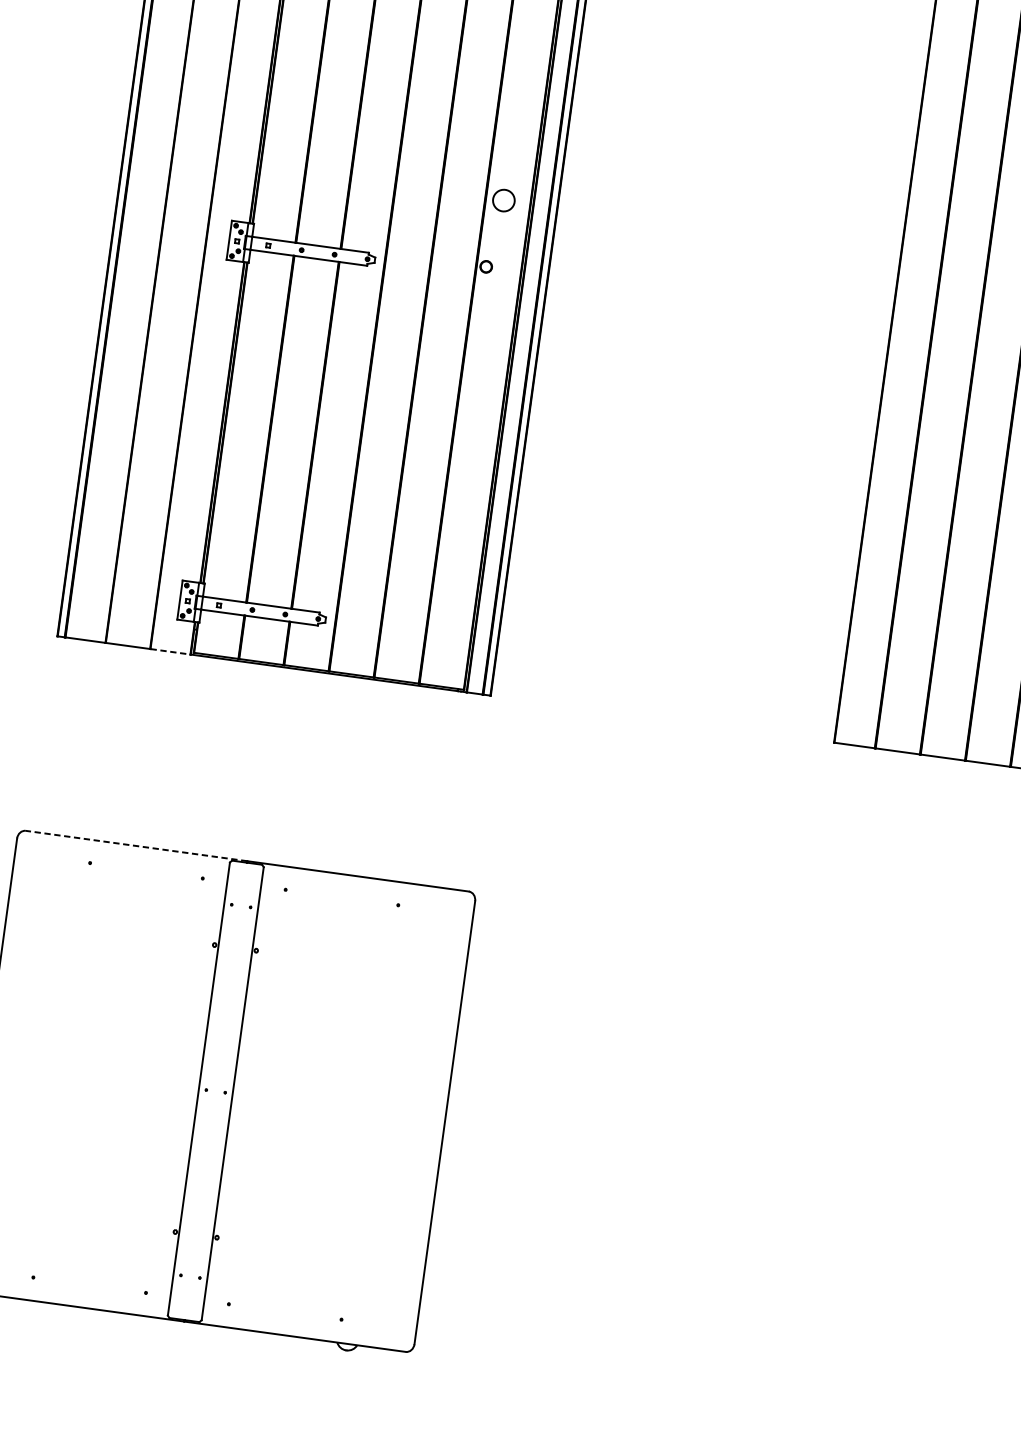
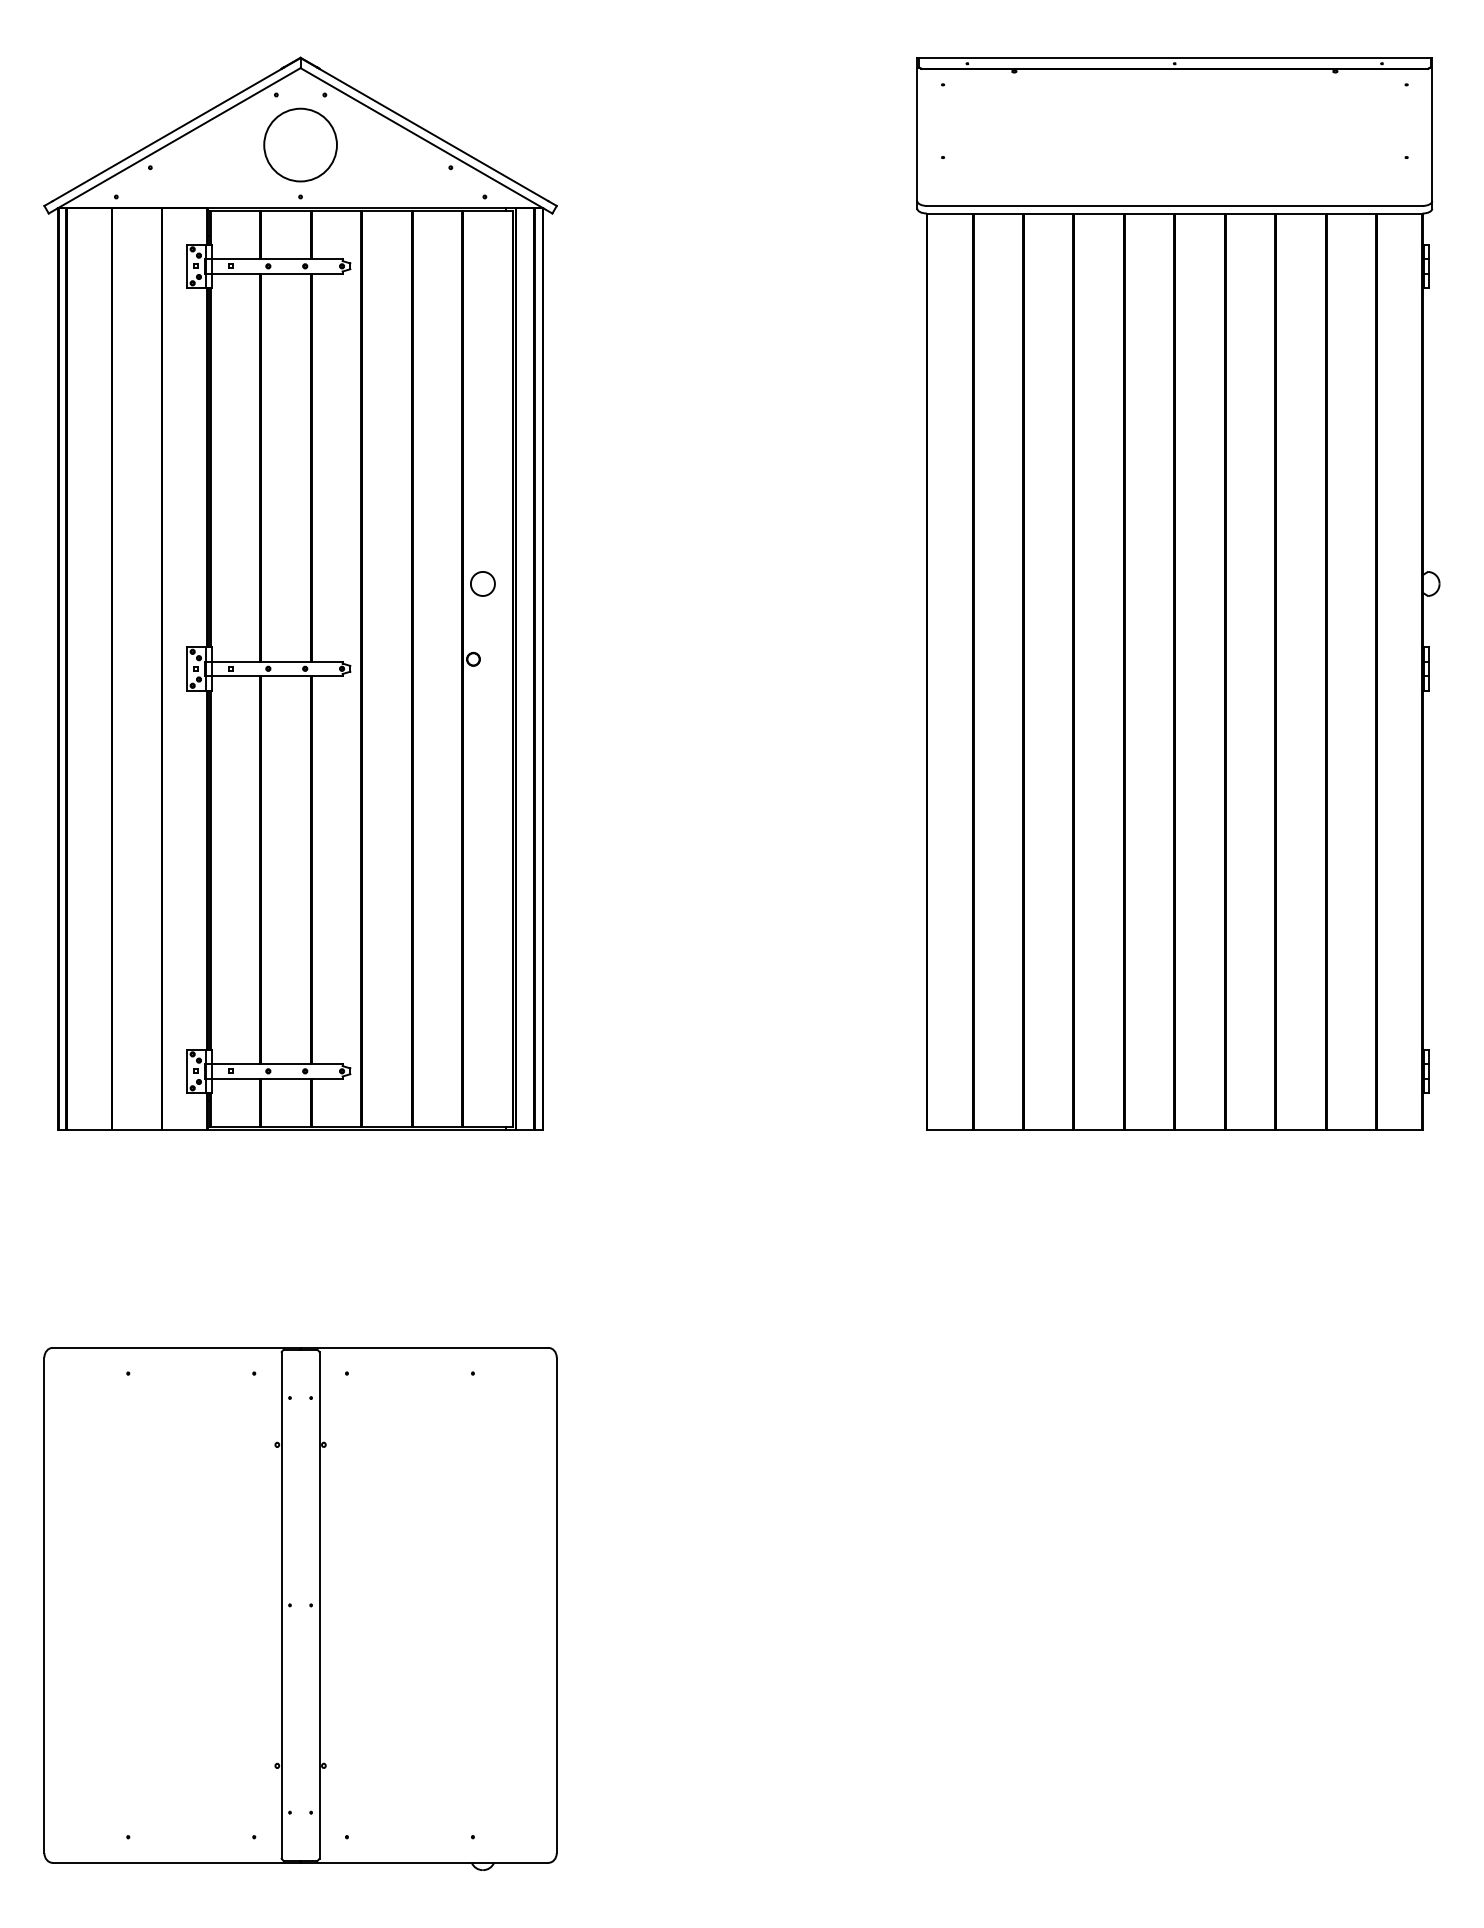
line: (171, 651) -> (185, 1129), dashed -> solid
line: (136, 845) -> (176, 1347), dashed -> solid

